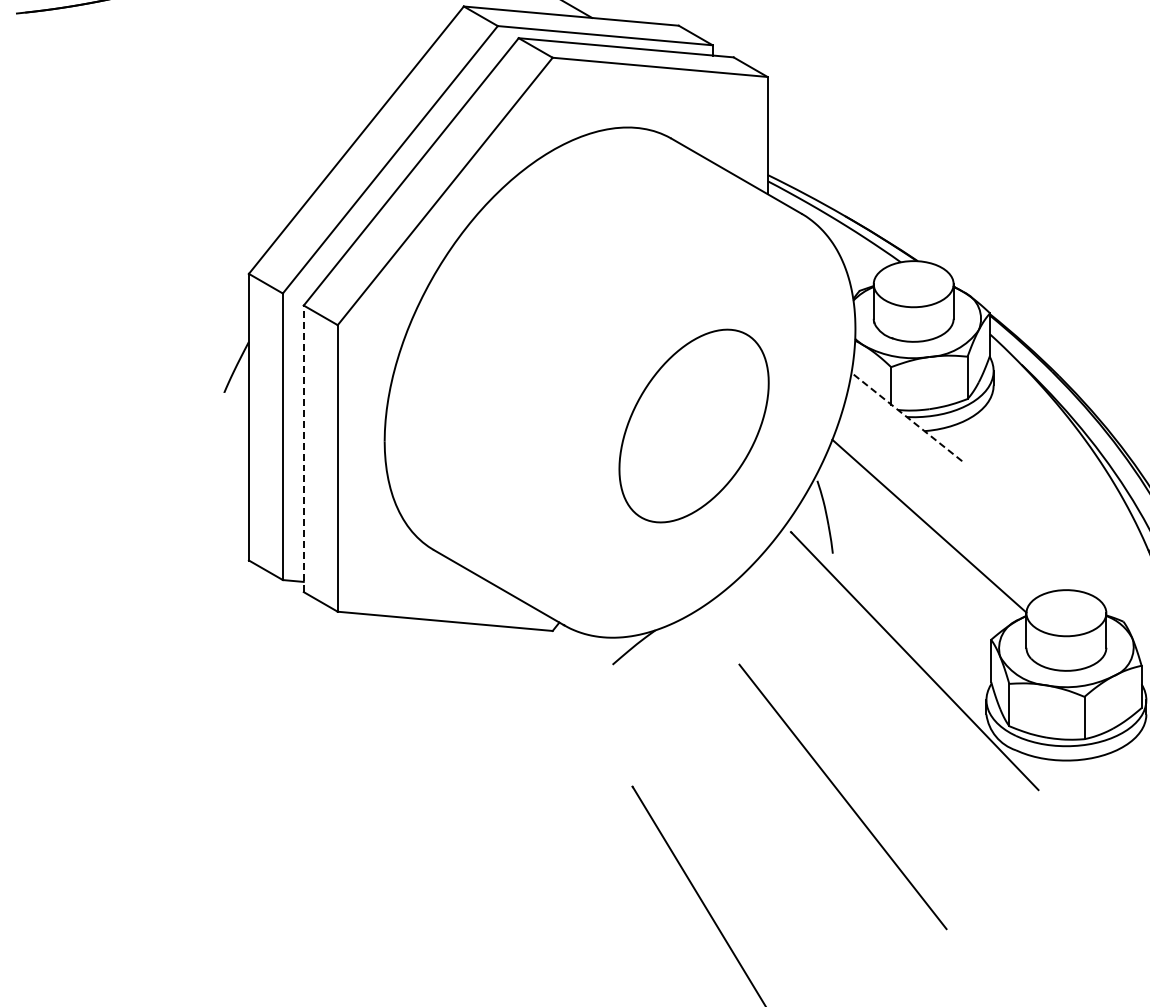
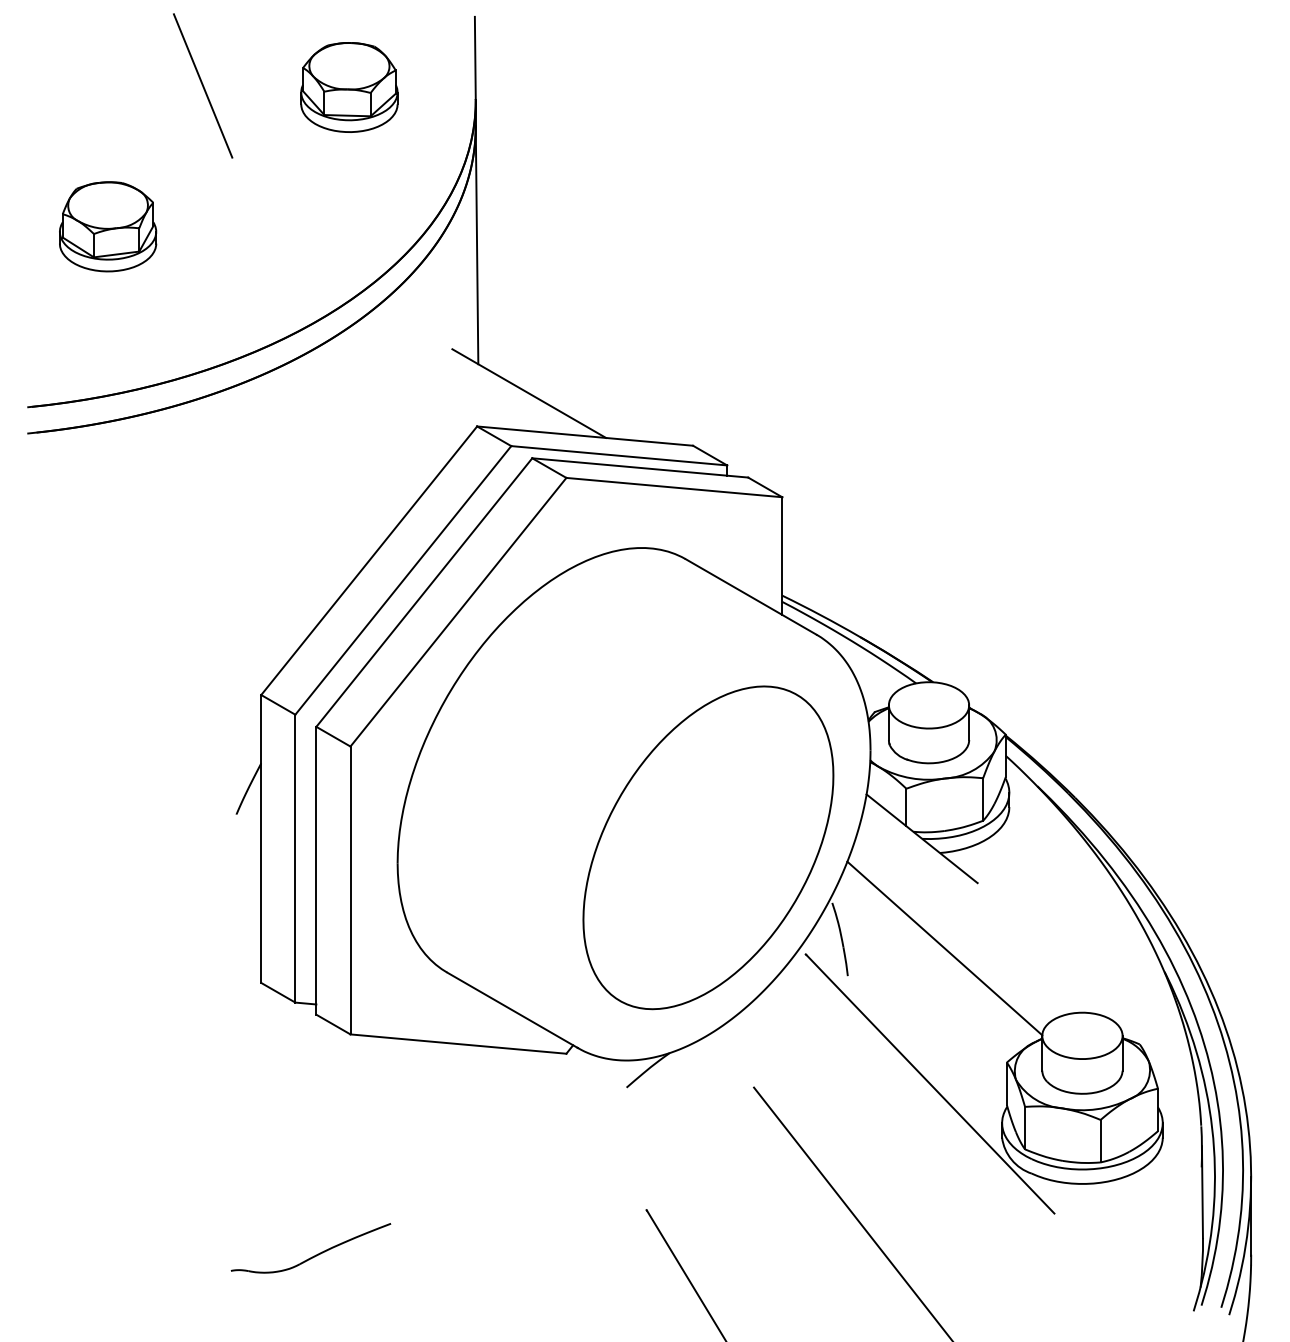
line: (906, 416) -> (921, 838), dashed -> solid
part: (694, 425) -> (708, 847), size x1.67
line: (303, 448) -> (316, 870), dashed -> solid
part: (301, 831) -> (314, 1255), added

